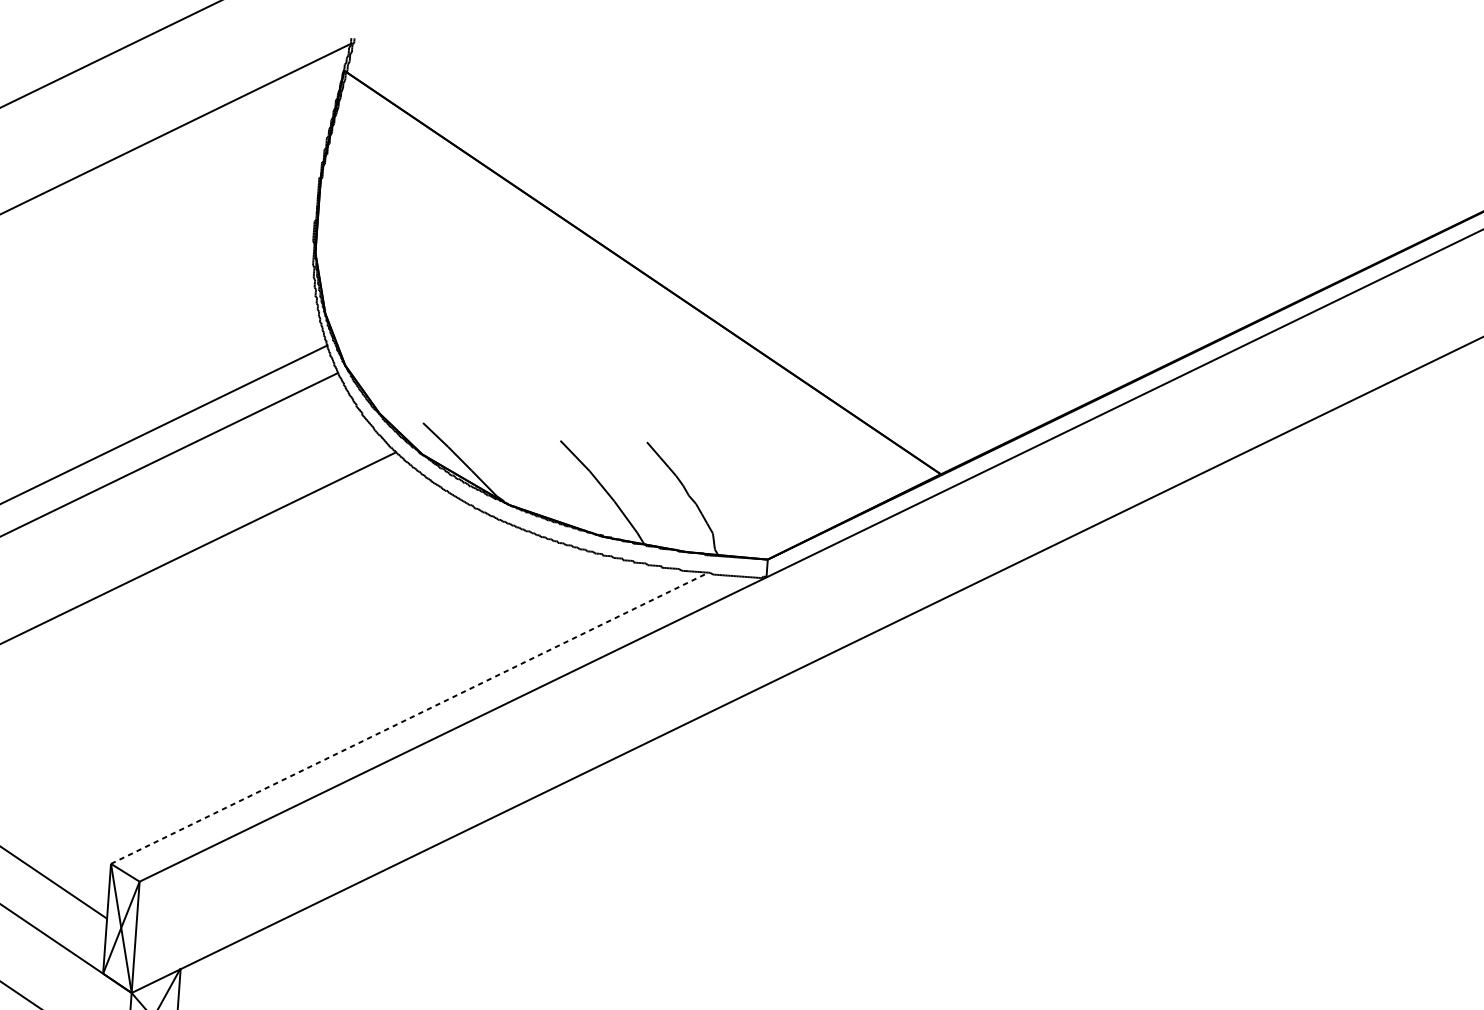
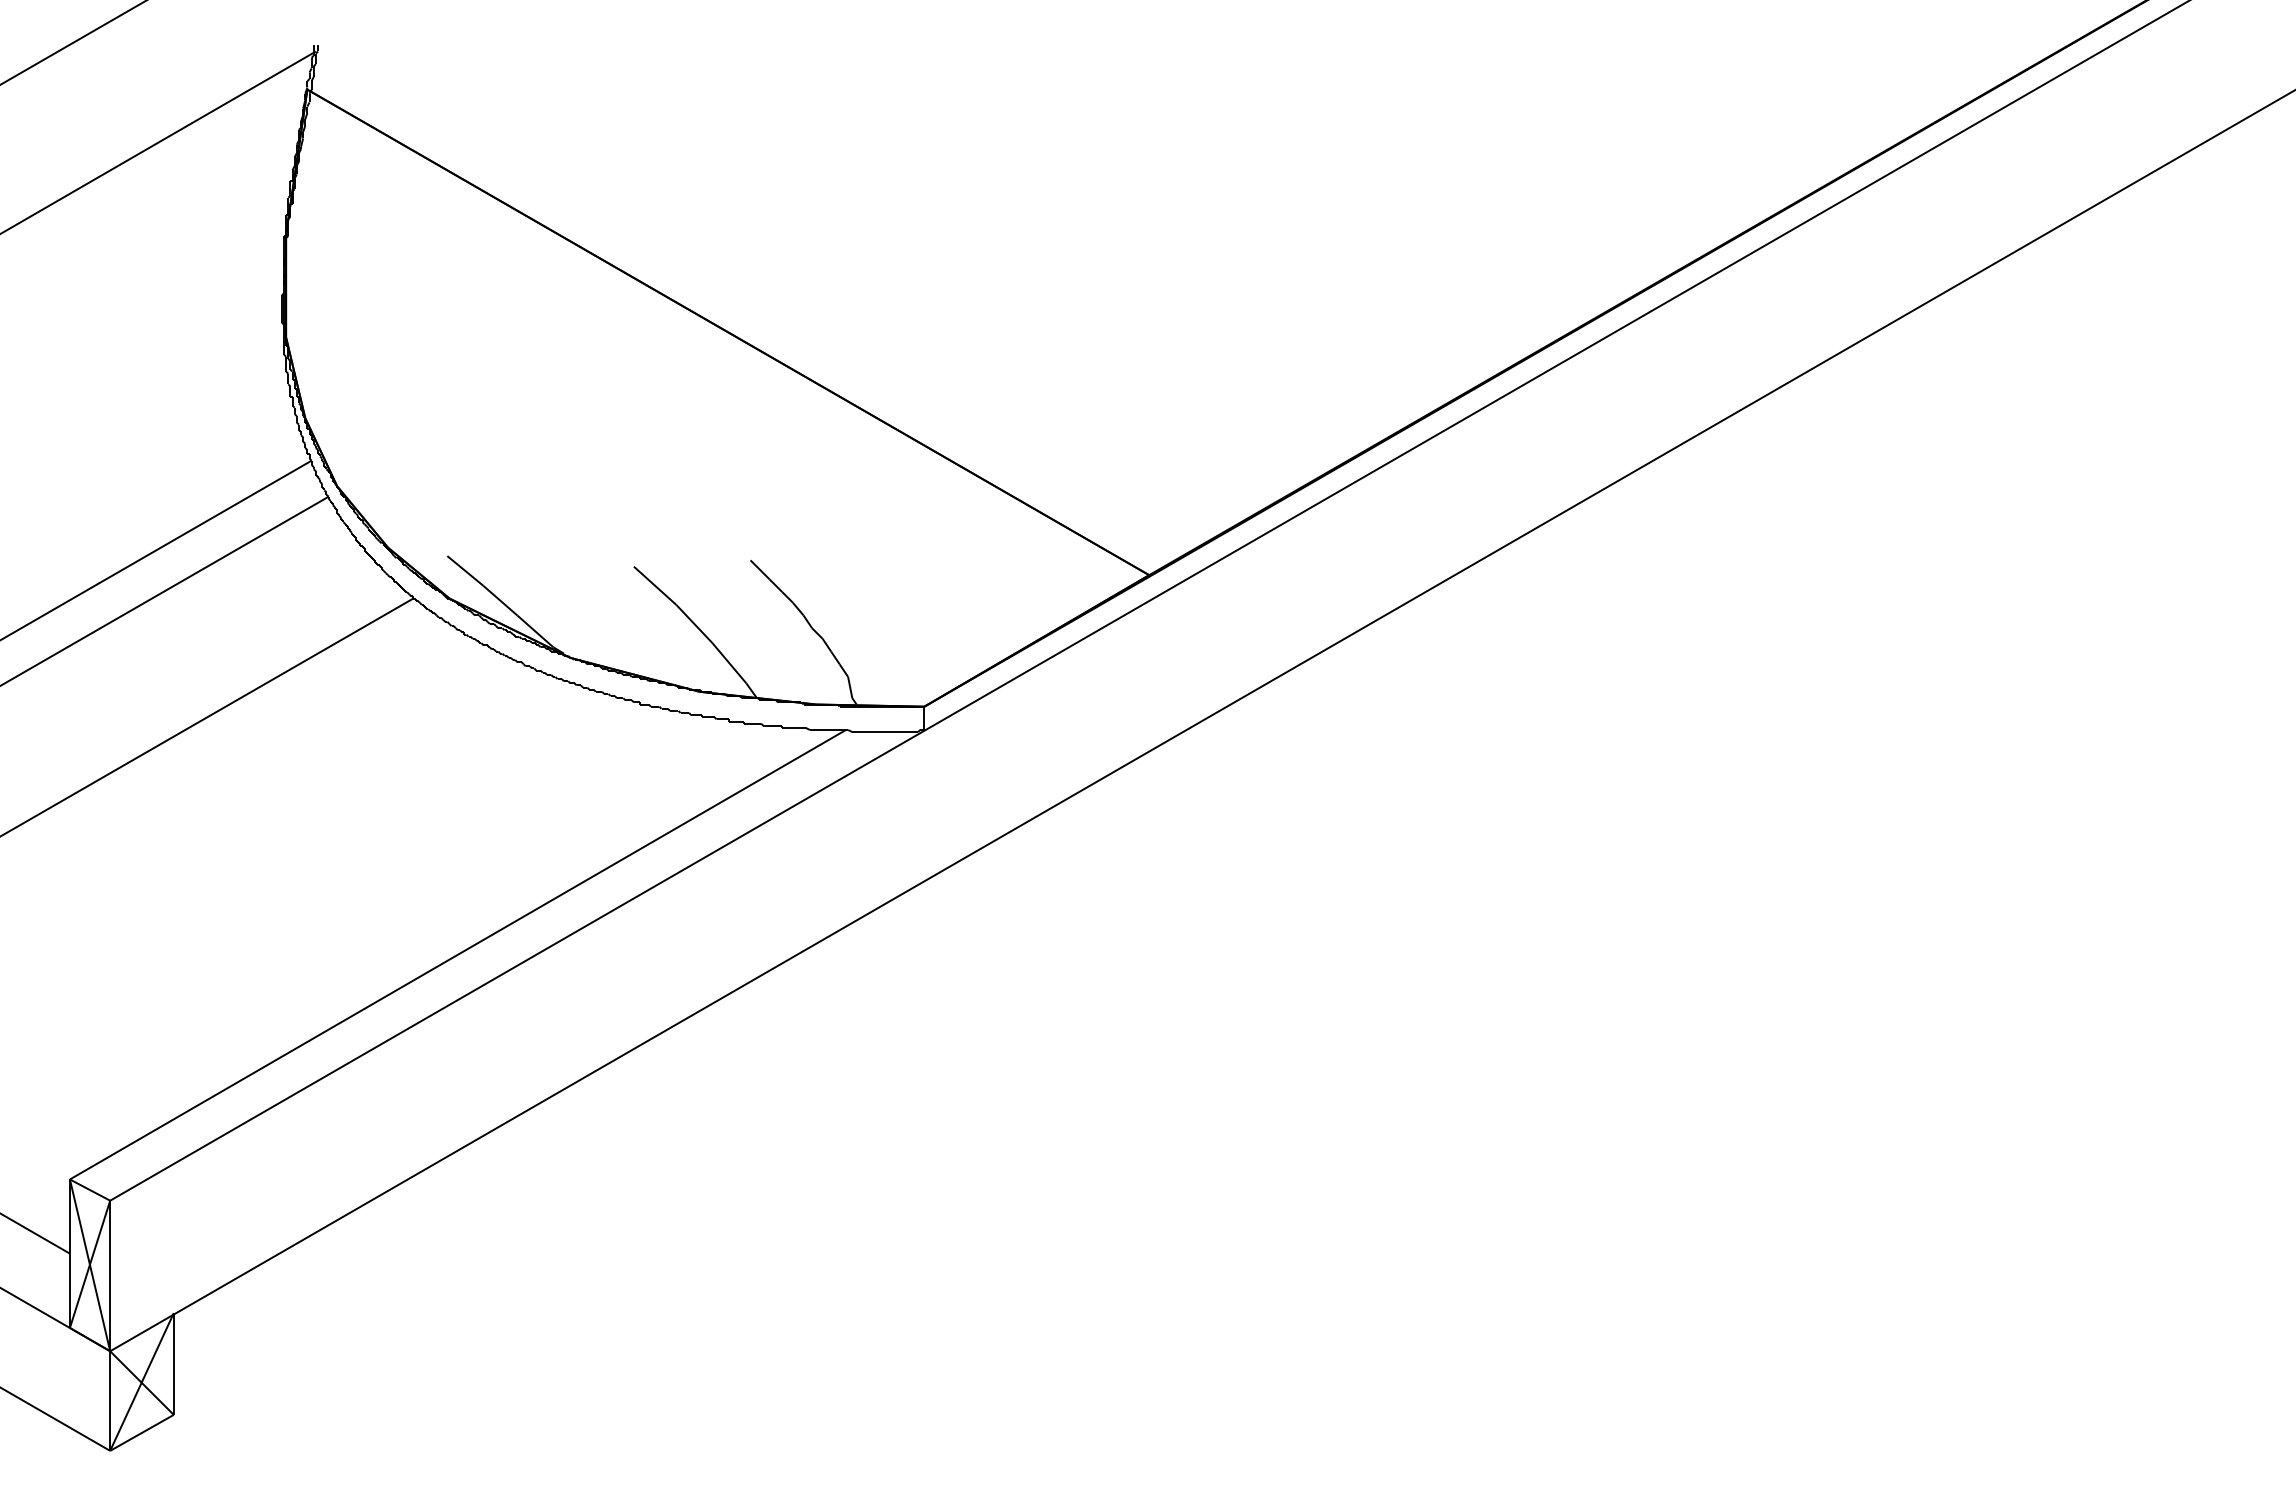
line: (410, 718) -> (458, 954), dashed -> solid

